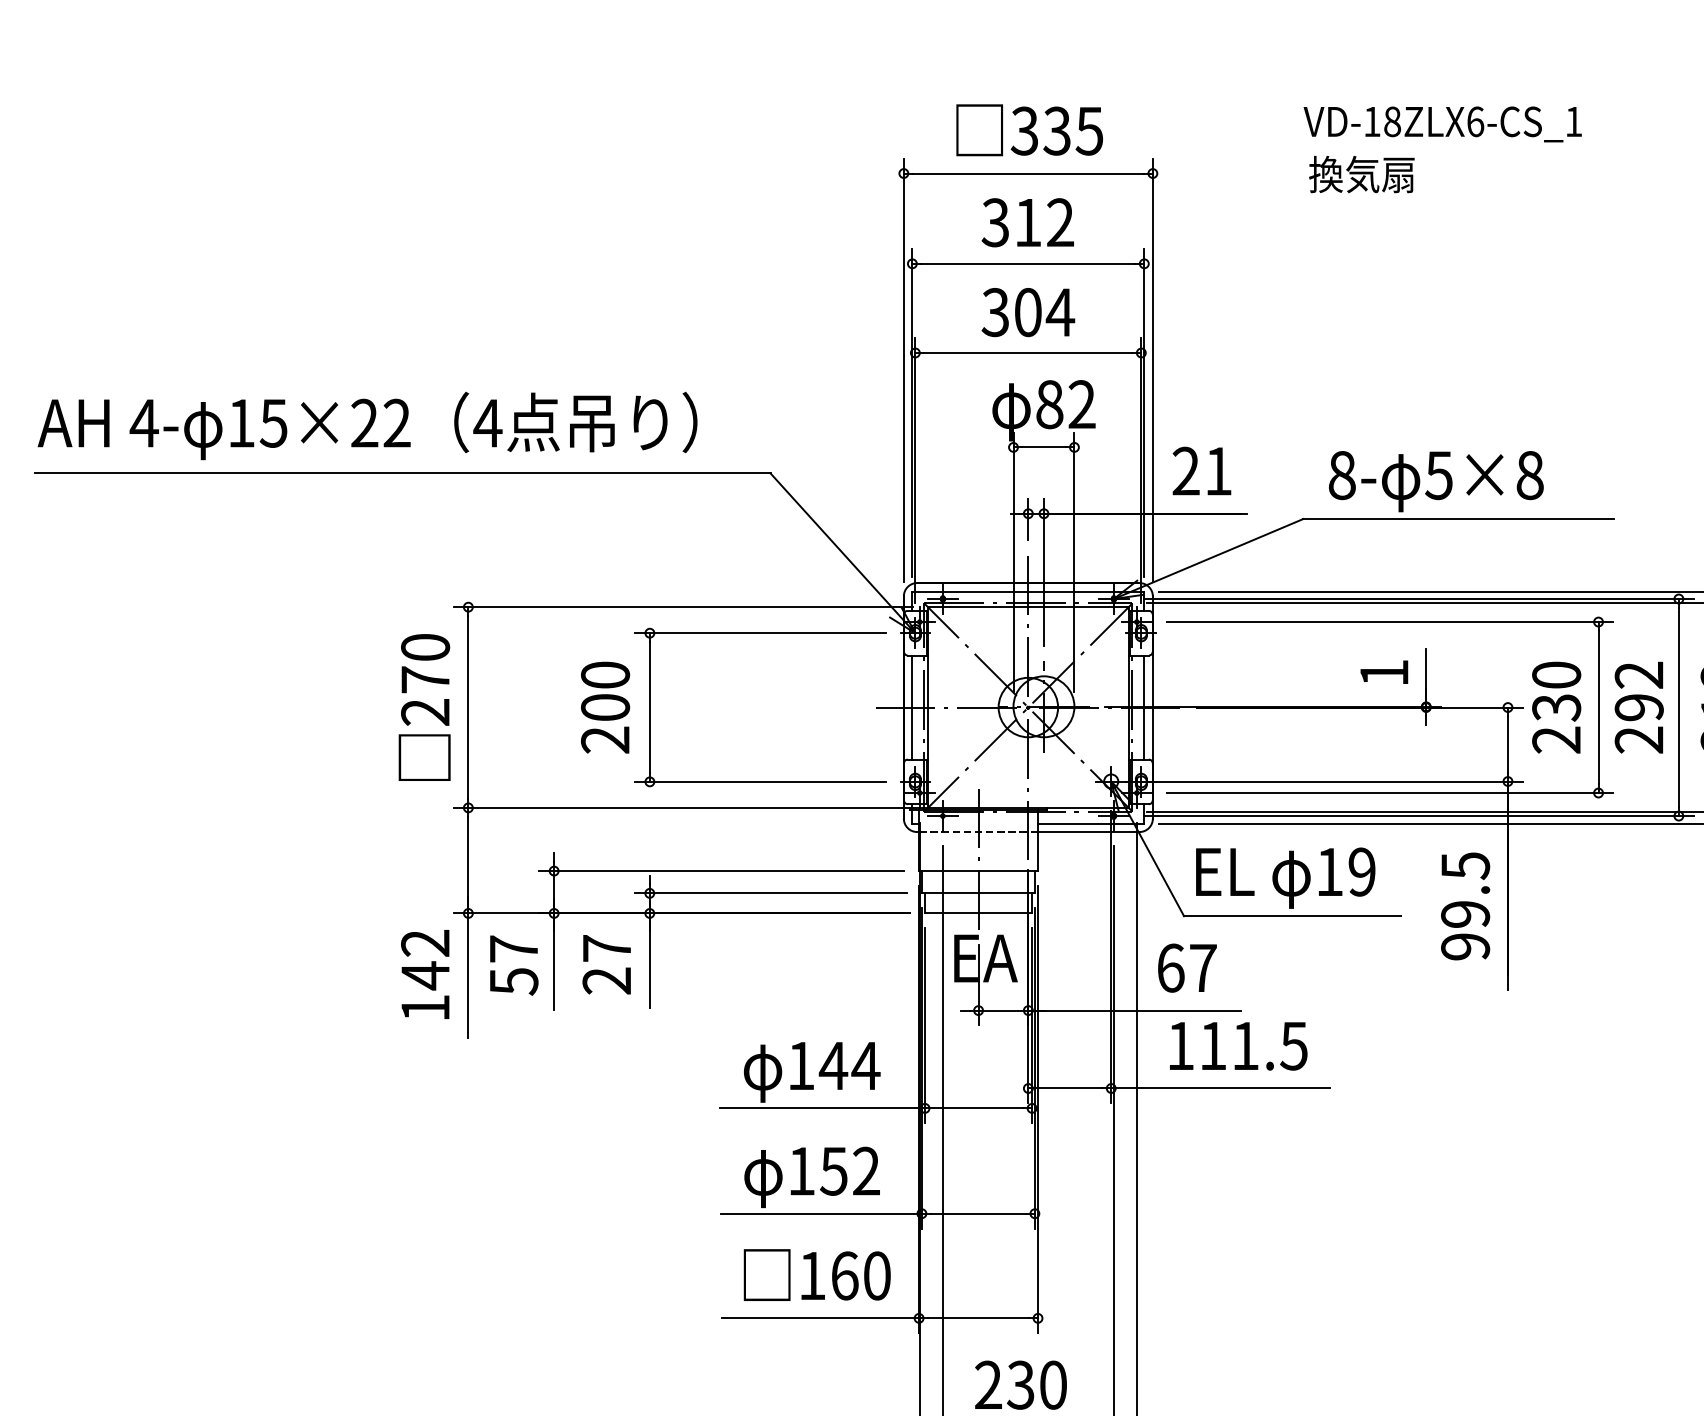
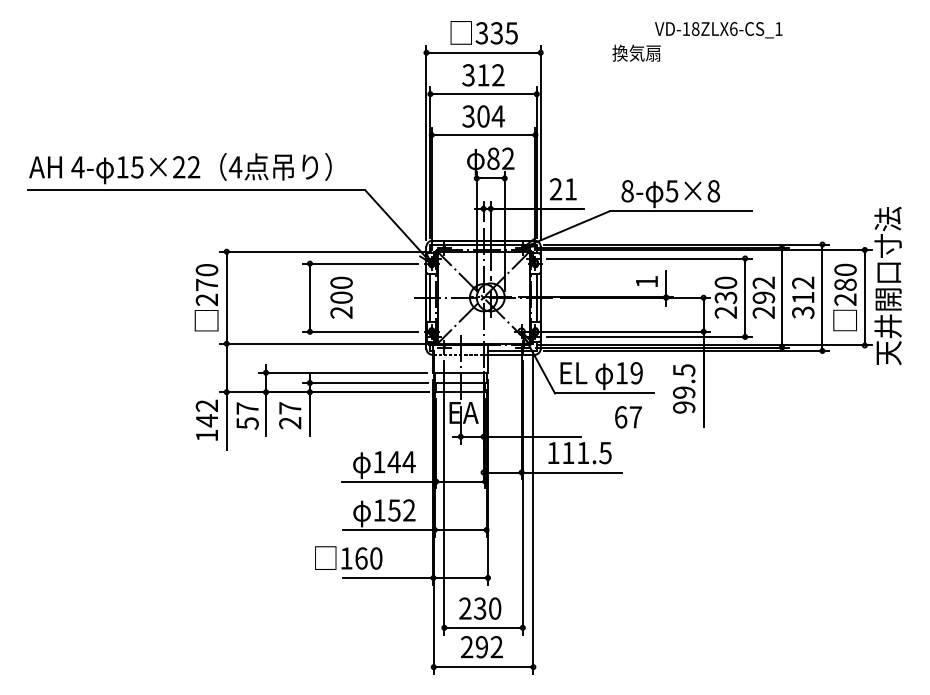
text: (1442, 125) -> (718, 30), moved
text: (605, 707) -> (341, 297), moved
text: (1187, 968) -> (628, 417), moved
text: (816, 1273) -> (348, 557), moved

